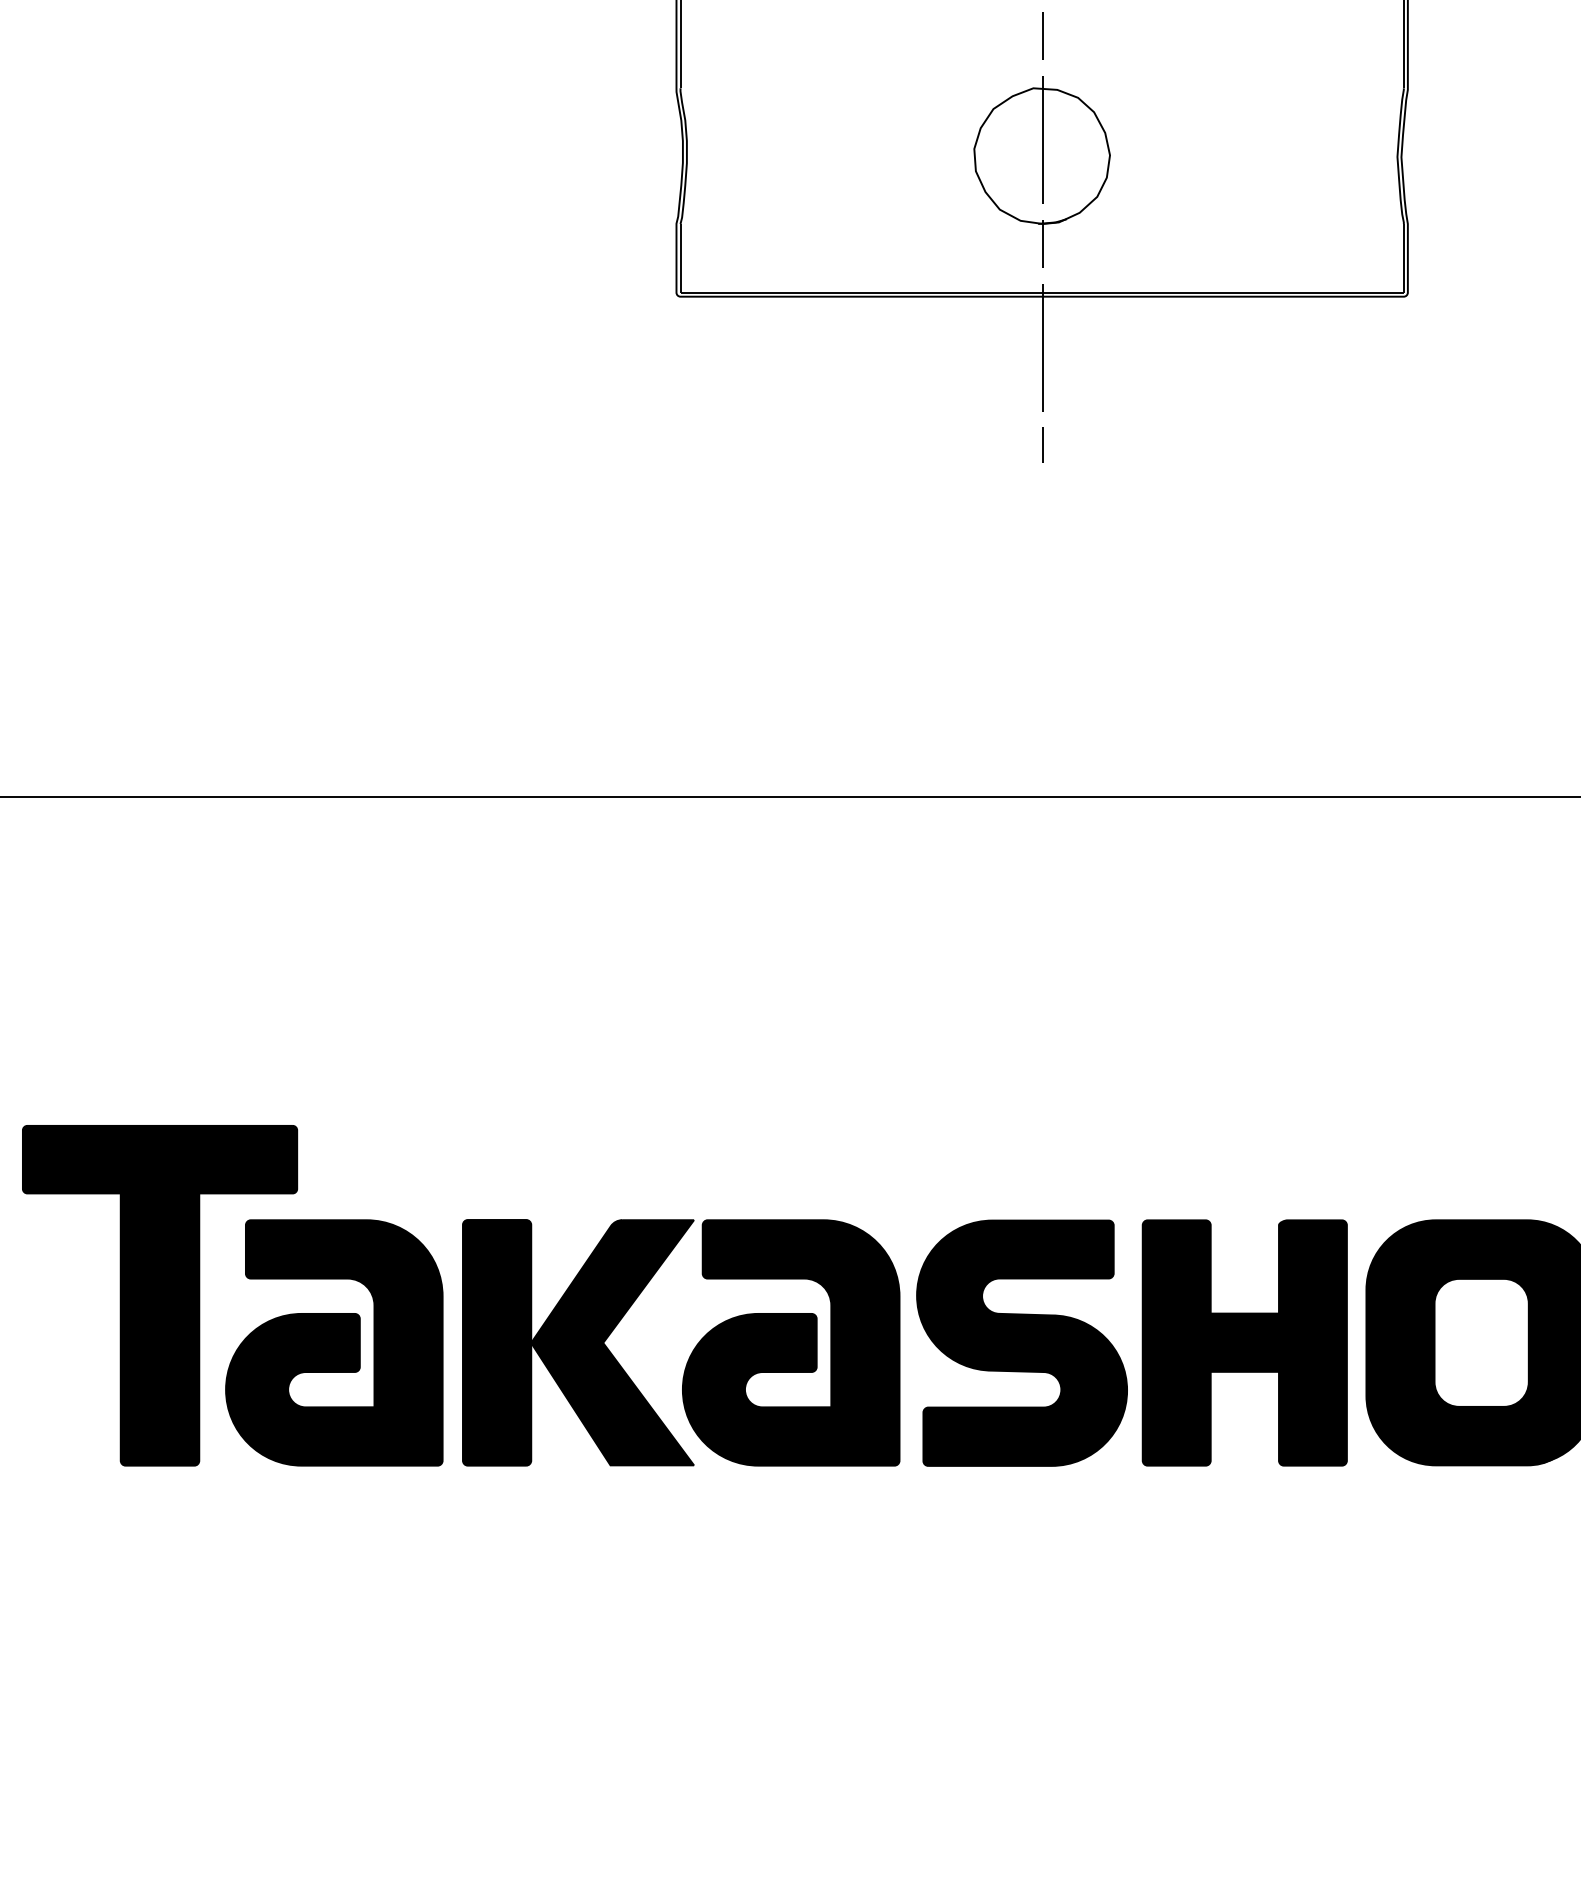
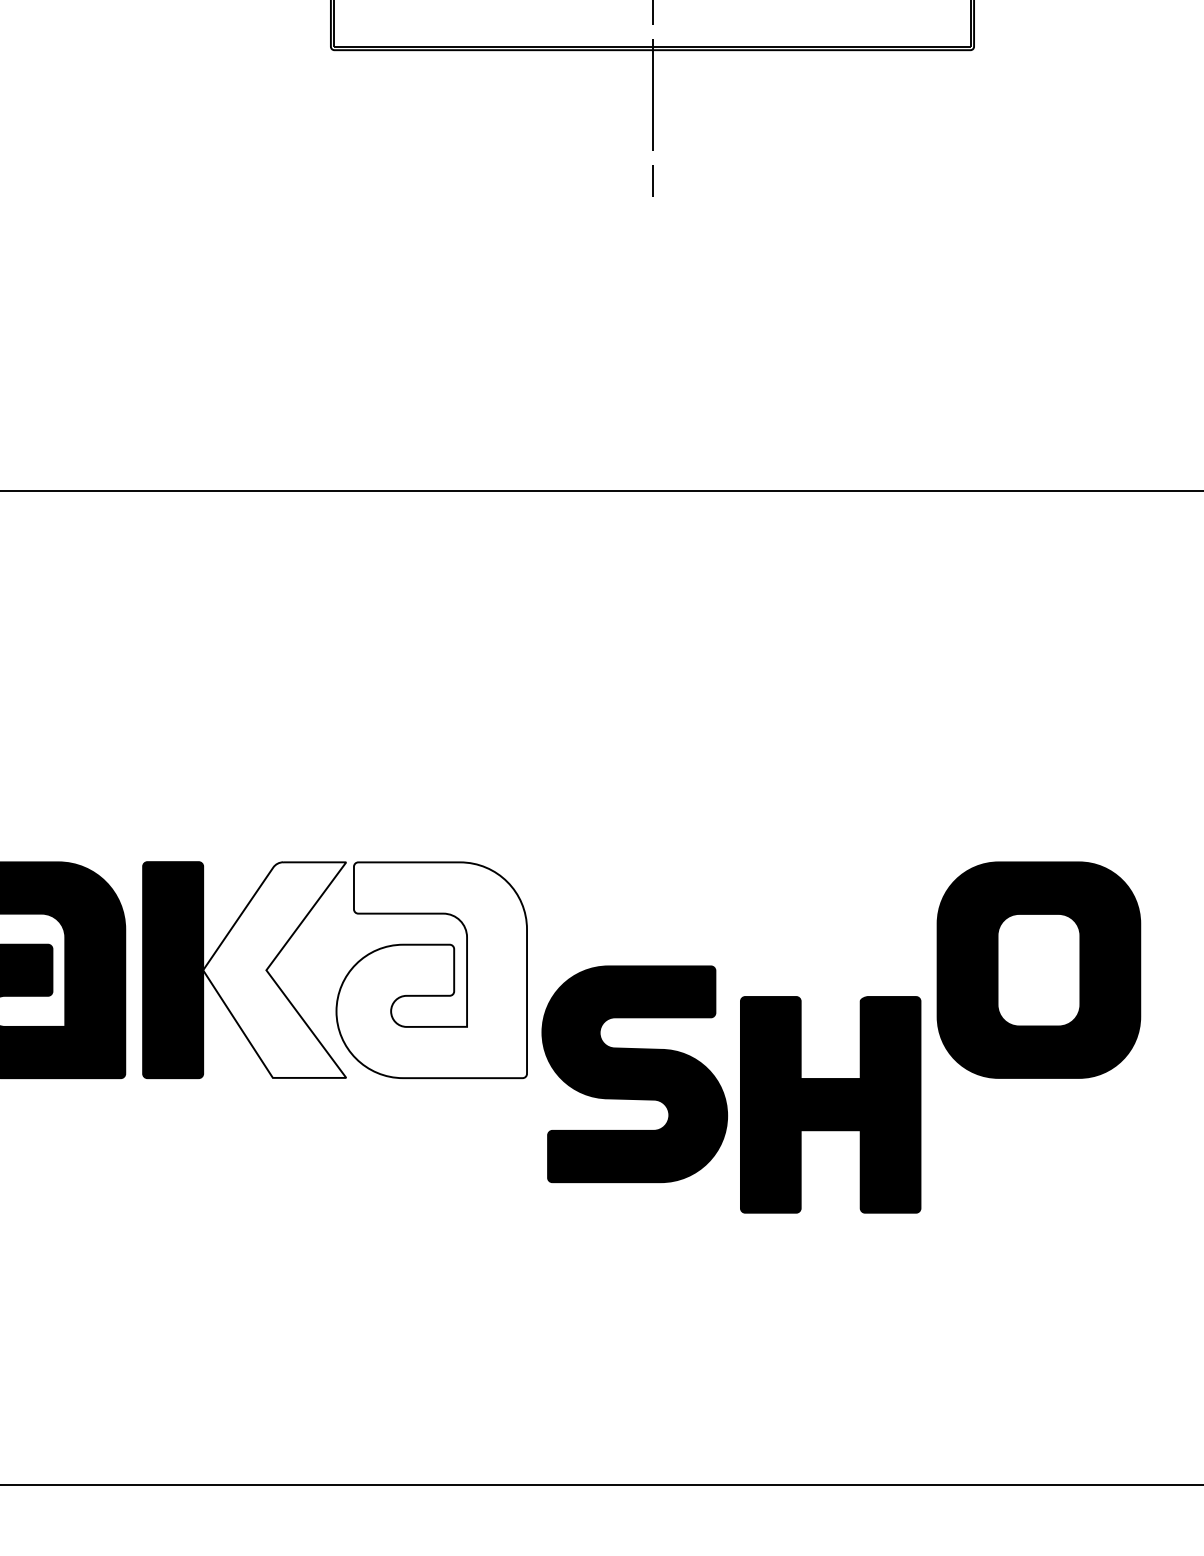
fill: (612, 1342) -> (274, 969), removed
fill: (790, 1342) -> (431, 969), removed
part: (1021, 1342) -> (634, 1073), moved
part: (1244, 1342) -> (830, 1104), moved

